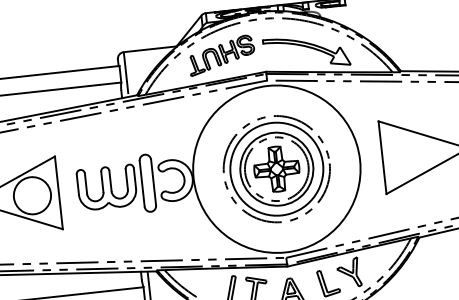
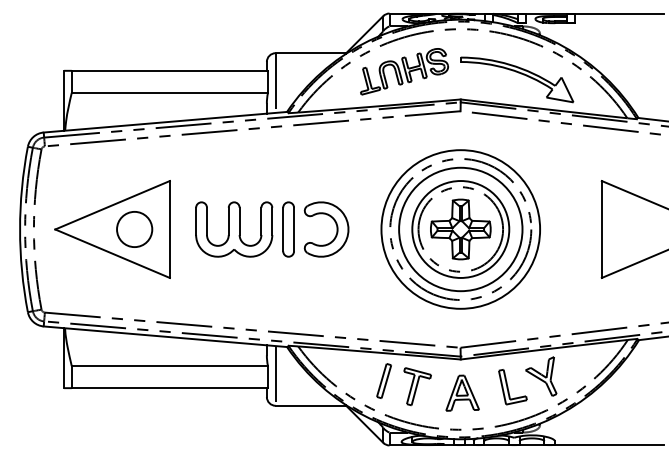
circle: (276, 169) -> (460, 229), size x0.71
part: (147, 183) -> (288, 229), size x0.71
circle: (32, 195) -> (134, 229), size x0.71

